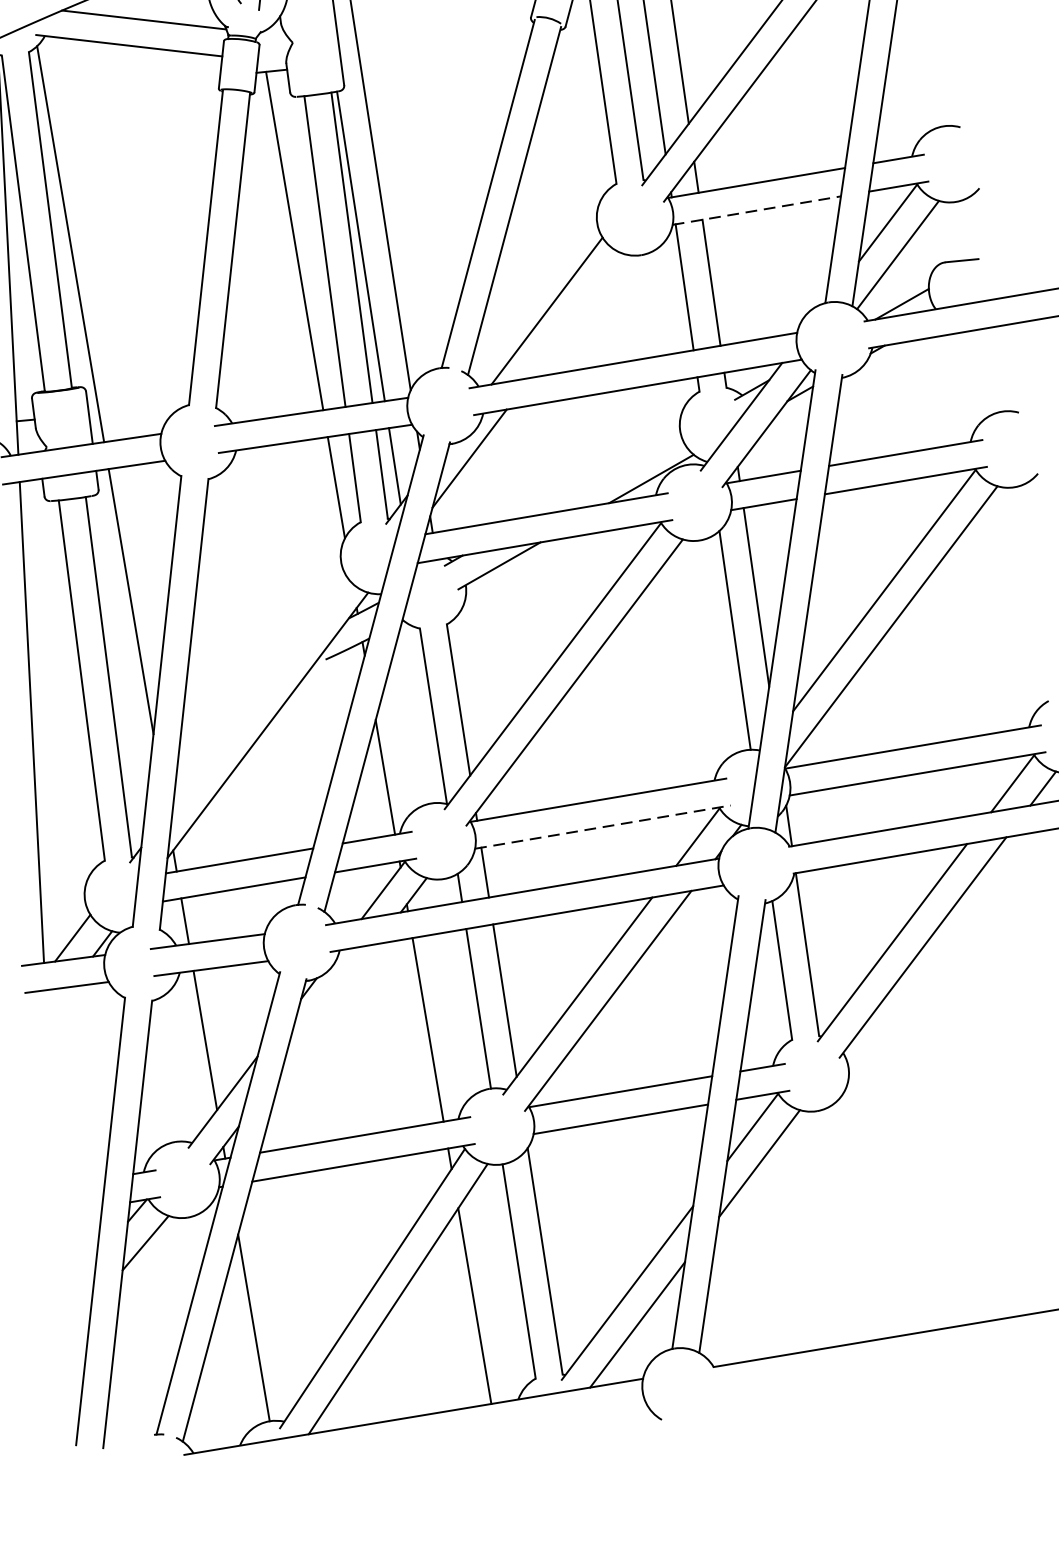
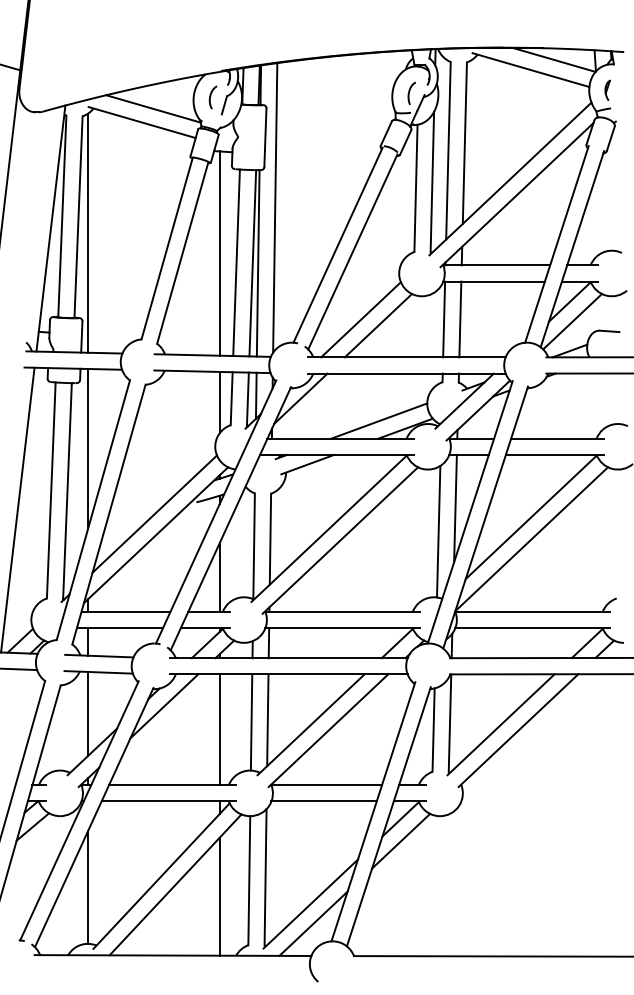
line: (757, 210) -> (494, 281), dashed -> solid
line: (577, 315) -> (378, 325), added
line: (605, 472) -> (379, 420), added
line: (259, 689) -> (154, 513), added
line: (604, 827) -> (343, 628), dashed -> solid
line: (329, 1006) -> (164, 706), added

